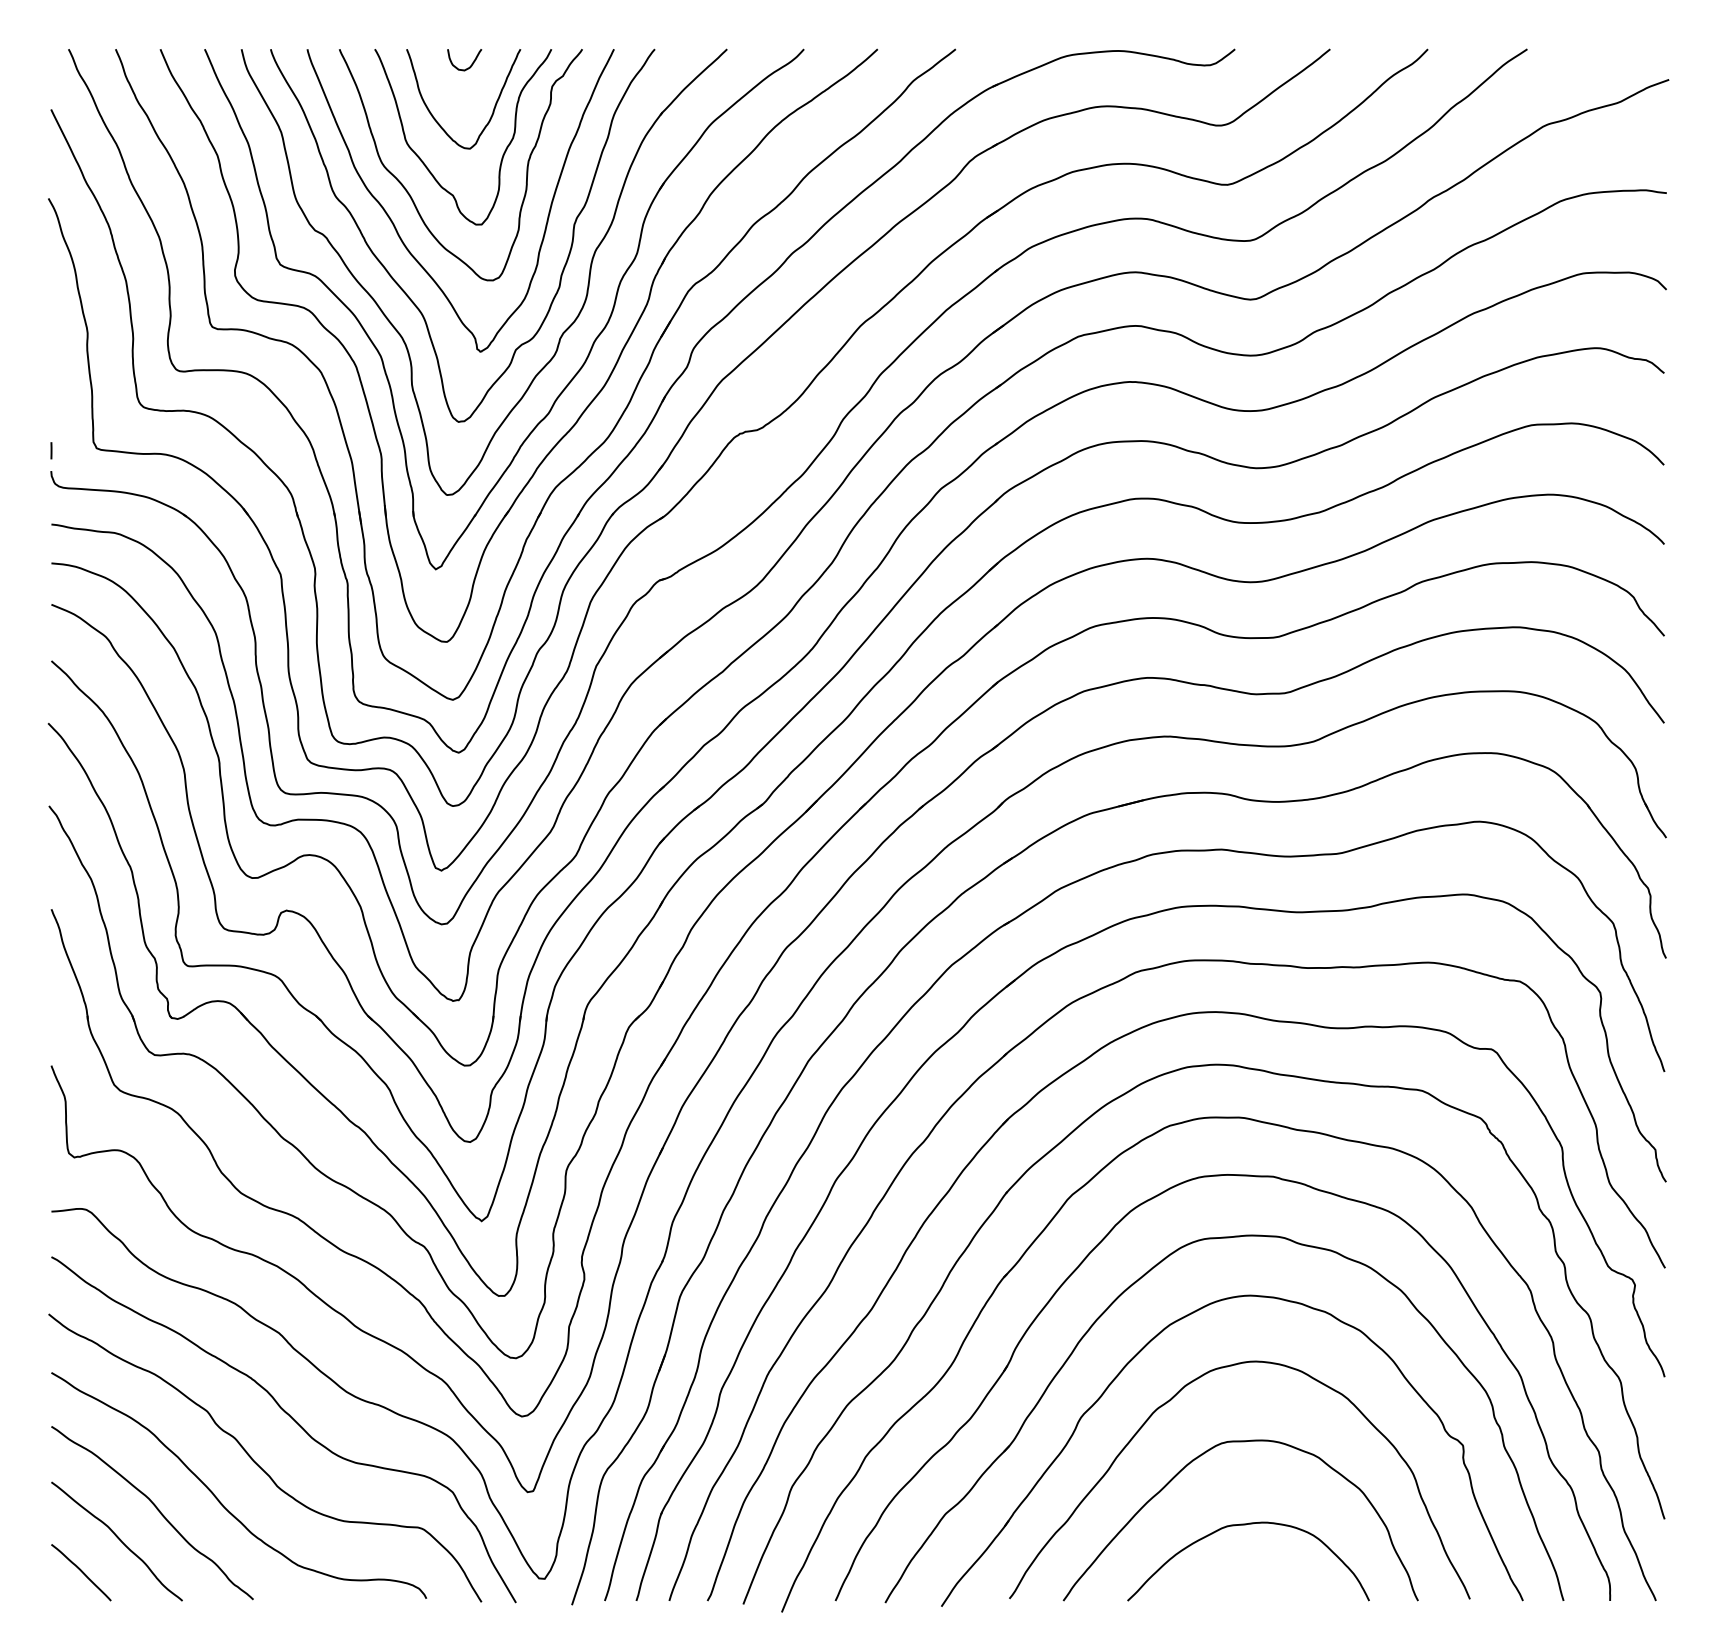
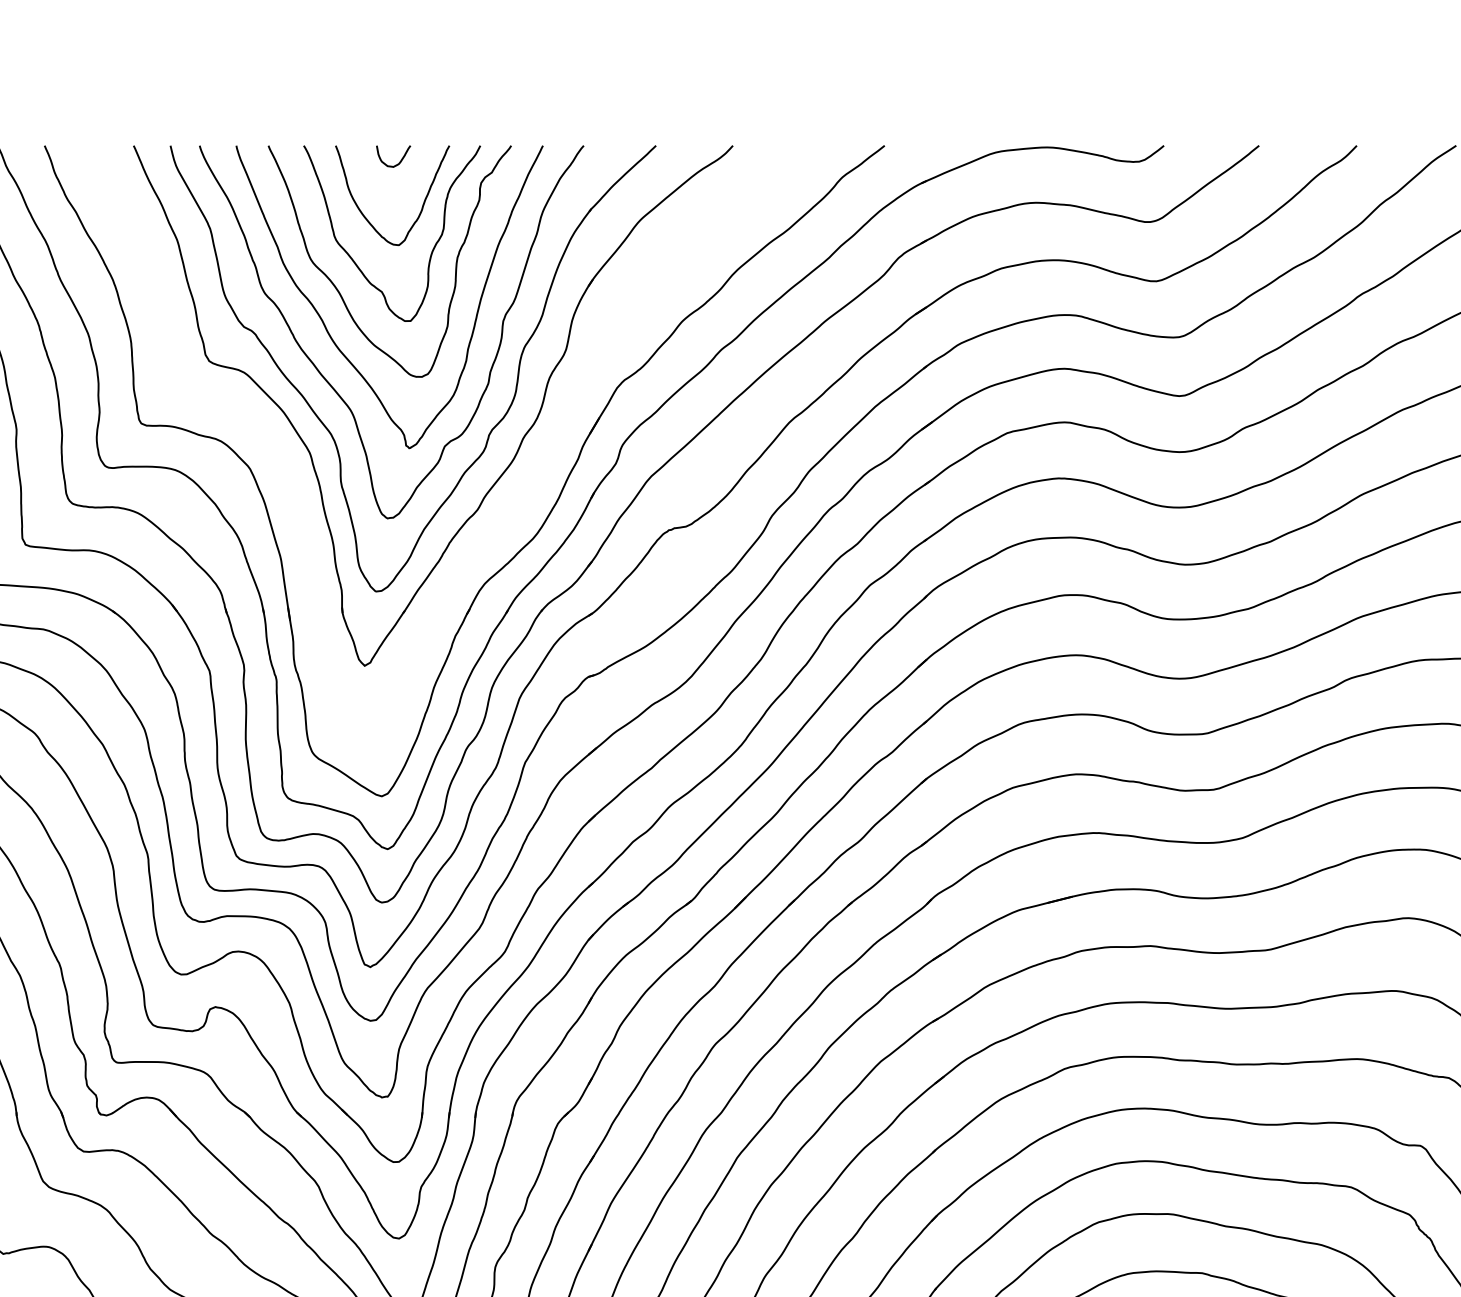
part: (590, 401) -> (519, 497), removed

